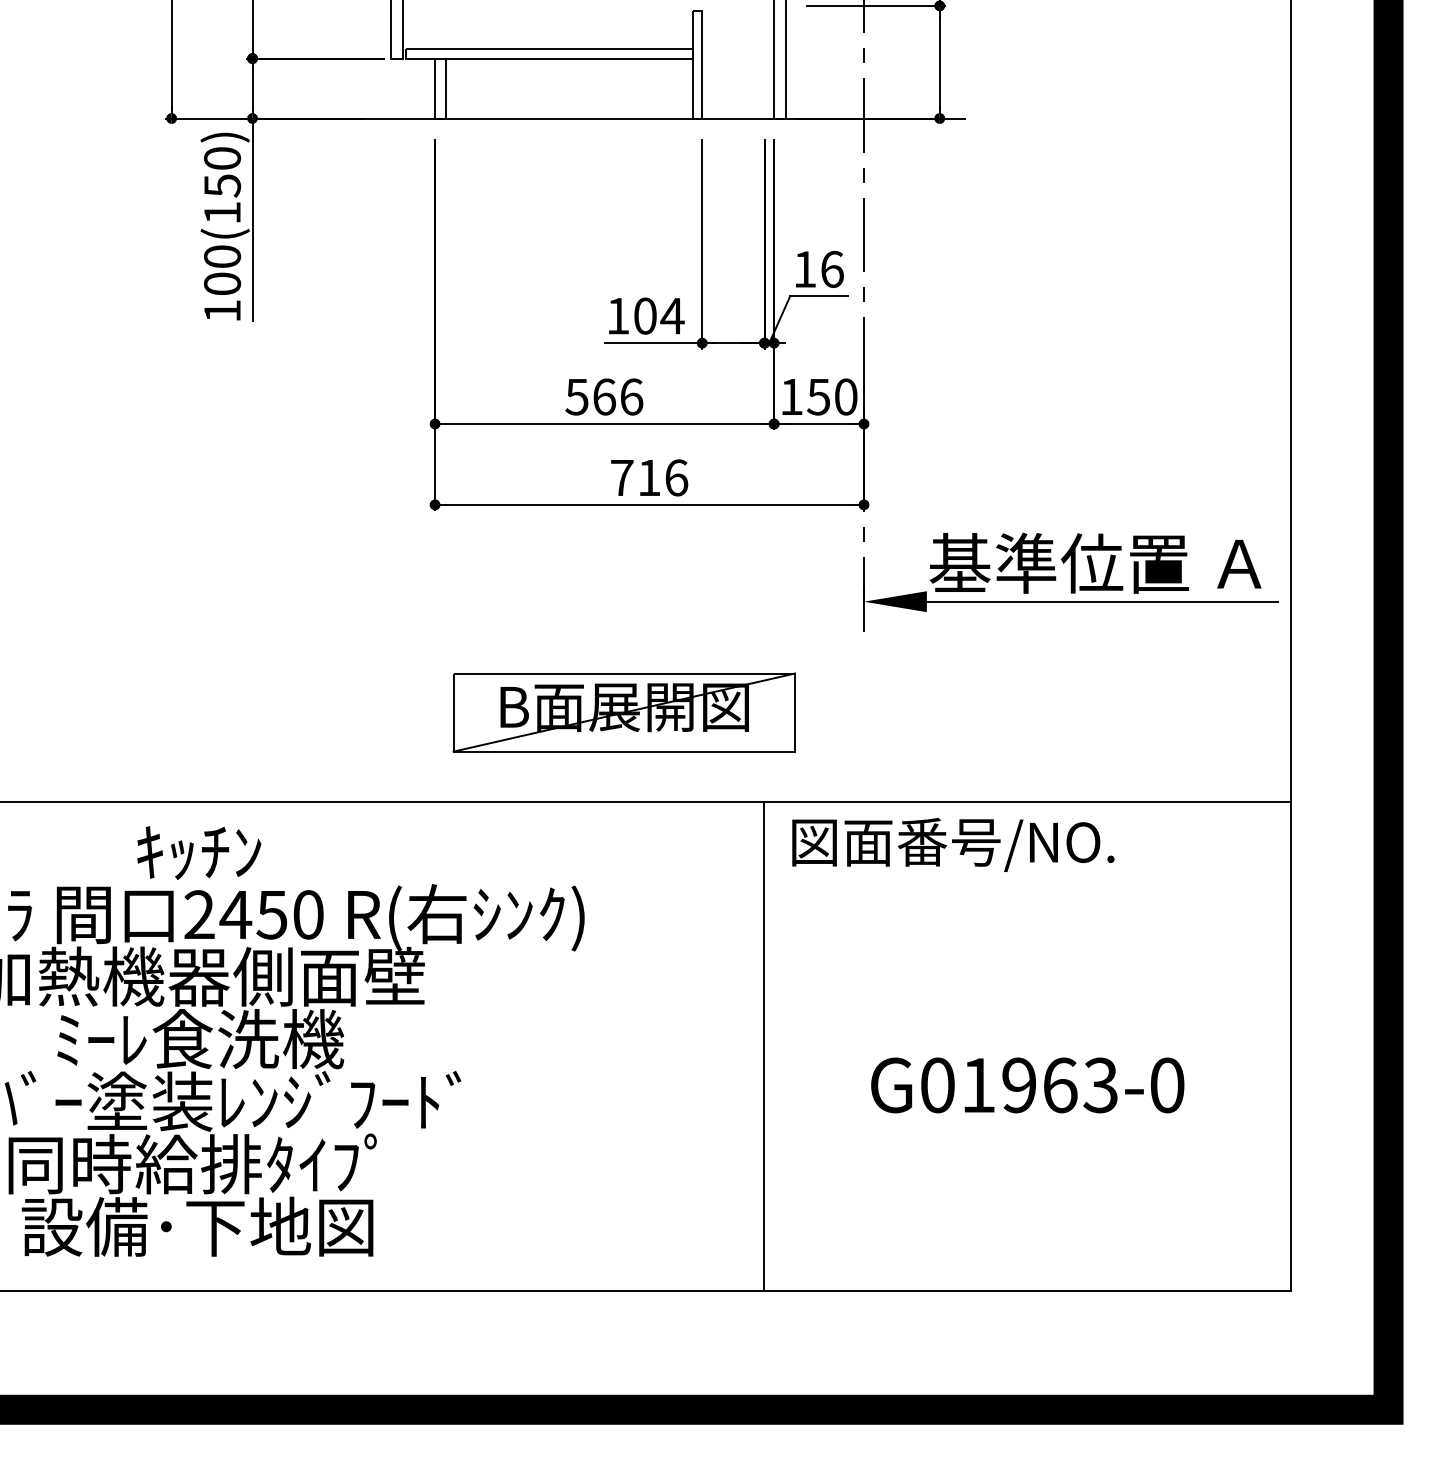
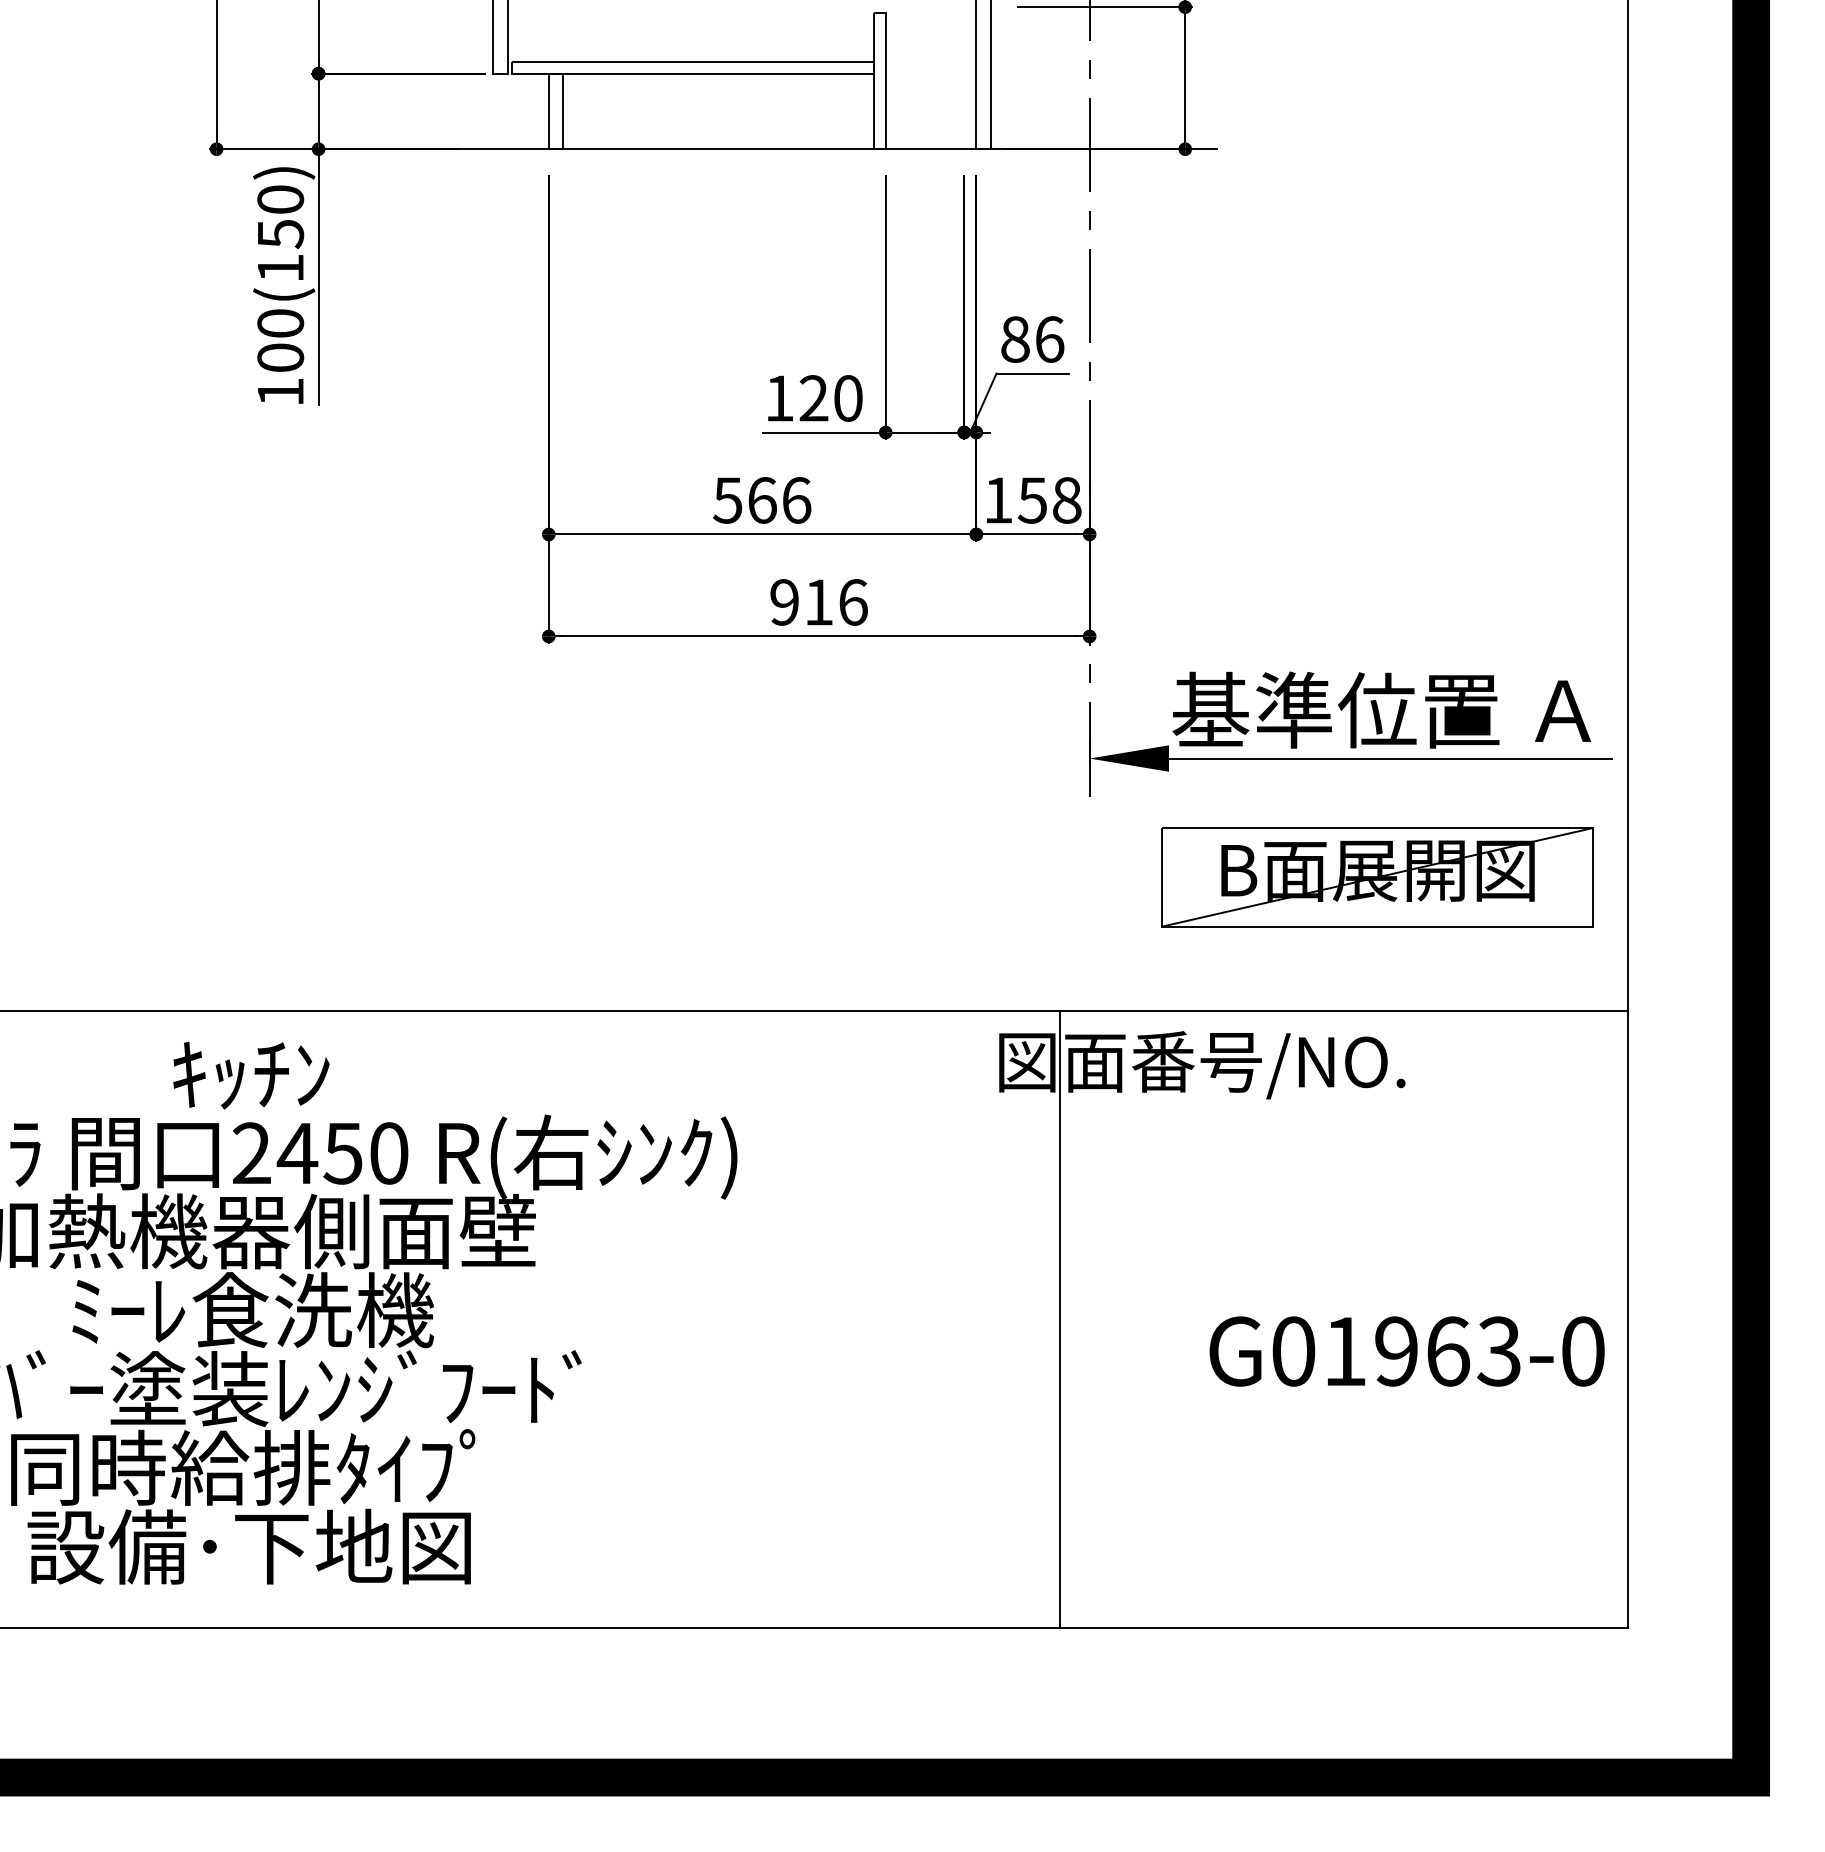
text: (805, 269) -> (1015, 339), 16 -> 86
text: (659, 316) -> (831, 398), 104 -> 120
text: (846, 397) -> (1067, 500), 150 -> 158
text: (621, 477) -> (784, 602), 716 -> 916
part: (624, 712) -> (1377, 877), moved
line: (763, 1045) -> (1060, 1318), moved
text: (1027, 1085) -> (1406, 1351), moved

